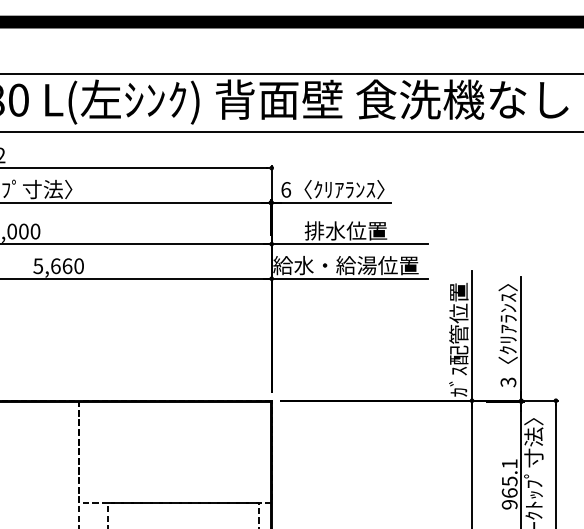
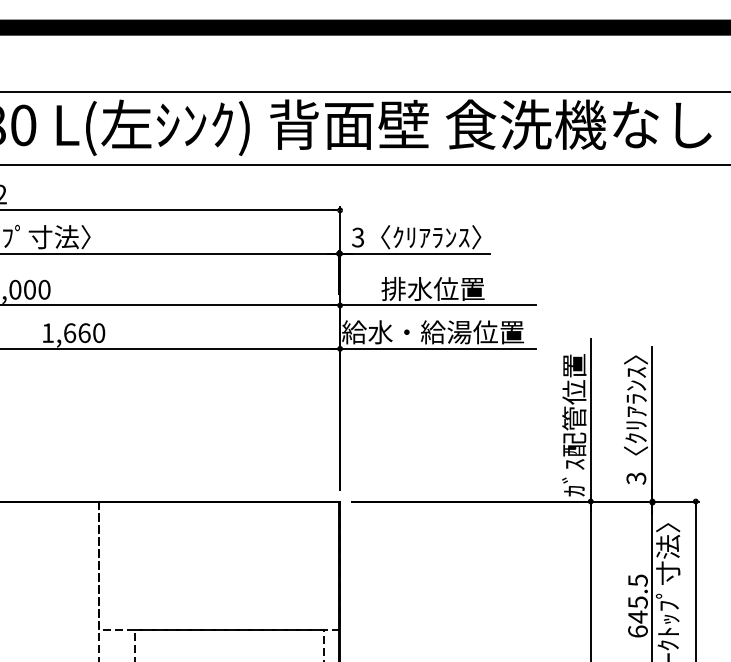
text: (286, 189) -> (358, 237), 6 -> 3
text: (37, 266) -> (47, 333), 5,660 -> 1,660
text: (509, 484) -> (637, 606), 965.1 -> 645.5

